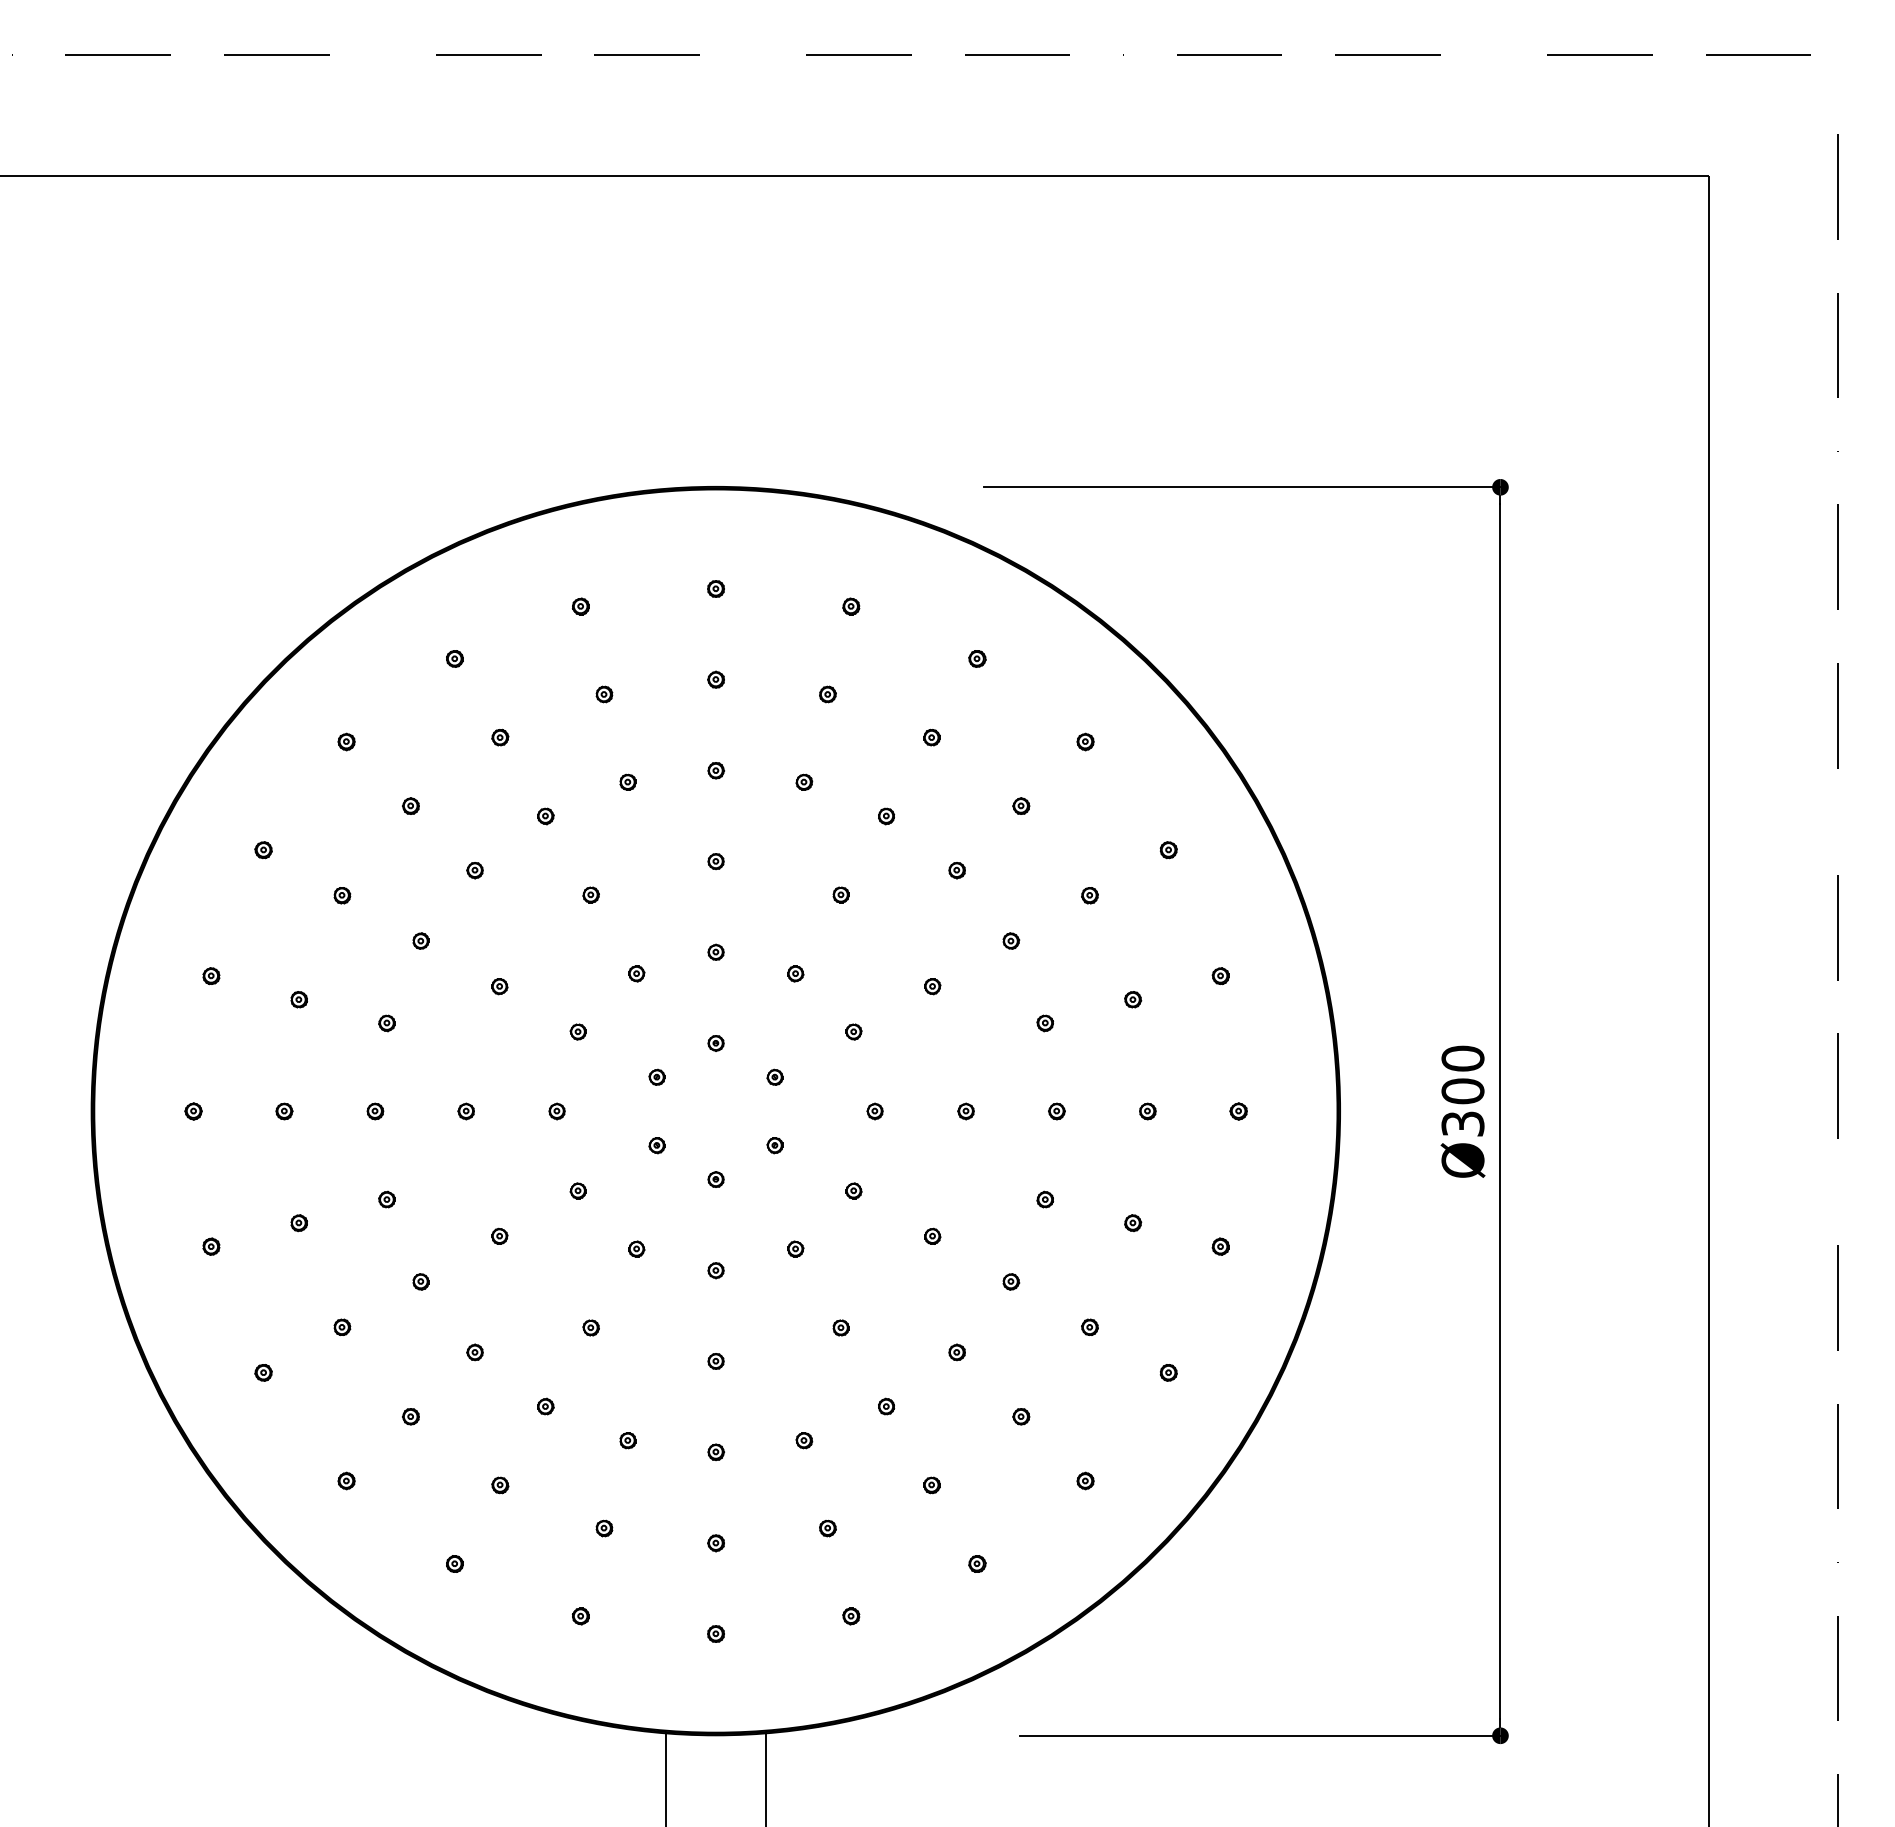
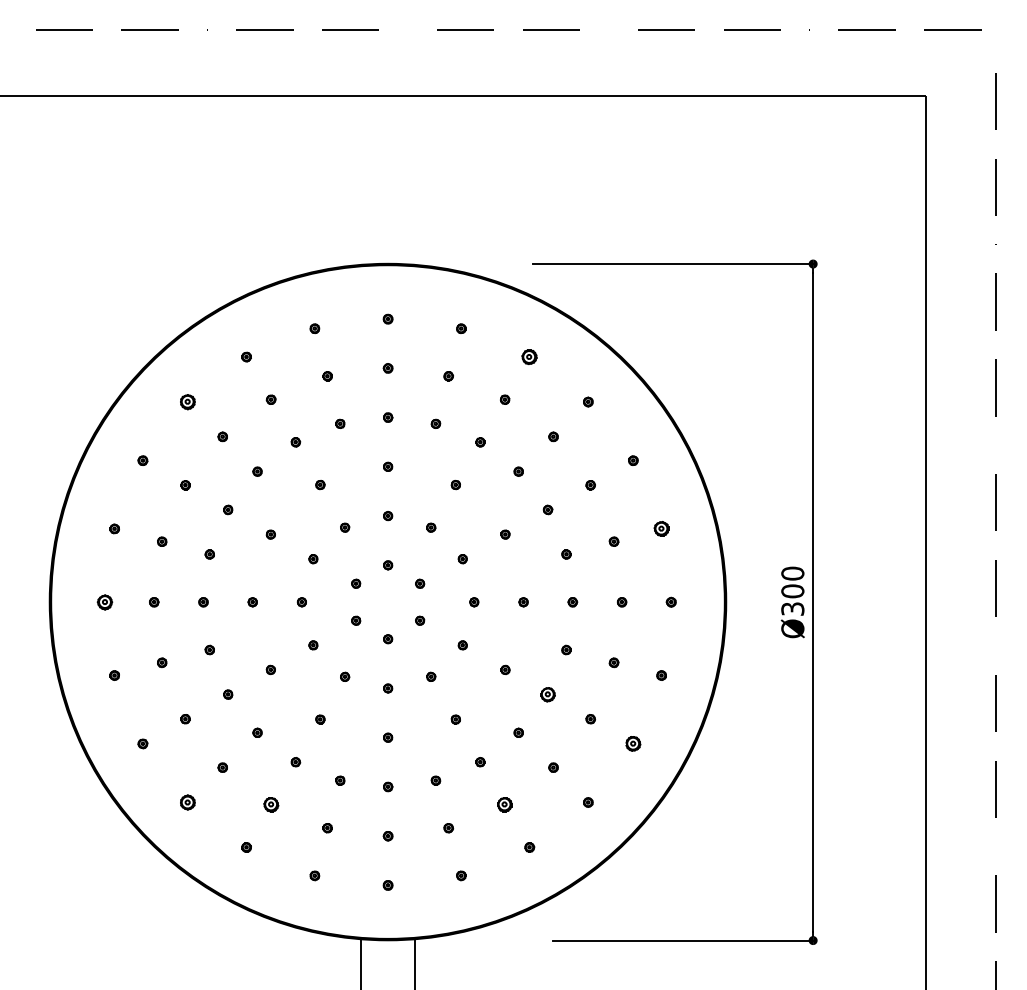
part: (977, 657) -> (529, 356), size x1.6
part: (345, 740) -> (187, 401), size x1.6
part: (1220, 975) -> (661, 528), size x1.6
part: (192, 1110) -> (104, 601), size x1.6
part: (1010, 1281) -> (547, 694), size x1.6
part: (1168, 1372) -> (633, 743), size x1.6
part: (345, 1480) -> (187, 802), size x1.6
part: (499, 1484) -> (270, 804), size x1.6
part: (932, 1484) -> (505, 804), size x1.6

